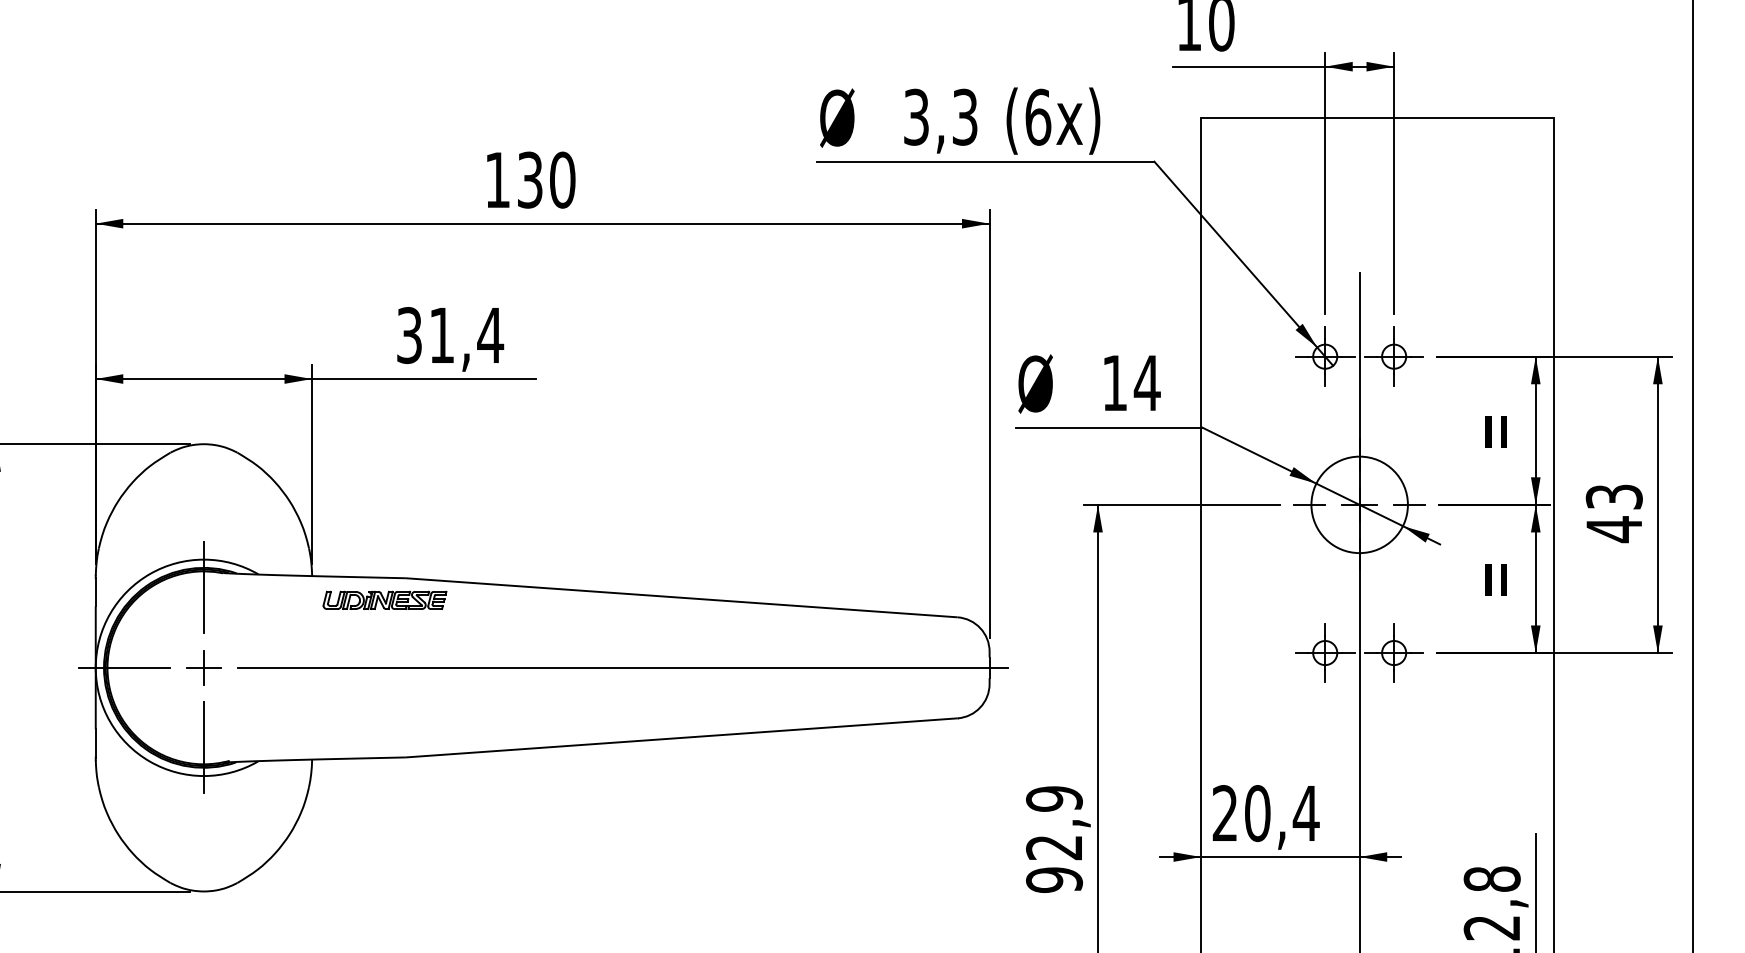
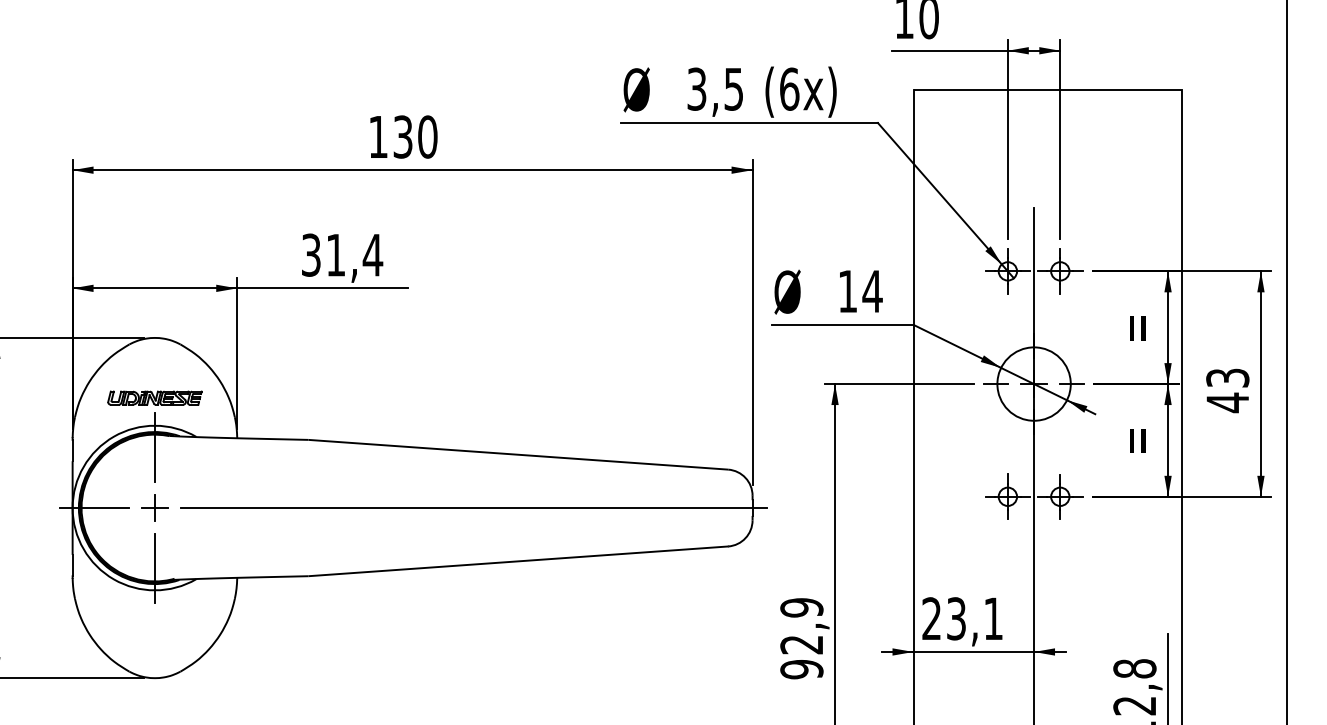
text: (965, 116) -> (734, 88), 3,3 -> 3,5
part: (384, 599) -> (154, 397), moved
text: (1282, 813) -> (975, 618), 20,4 -> 23,1

